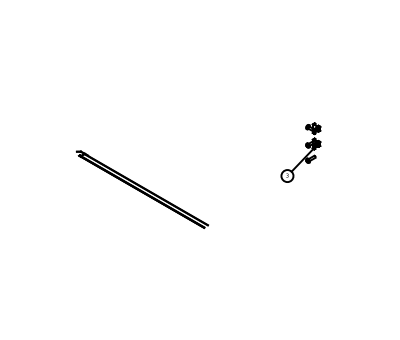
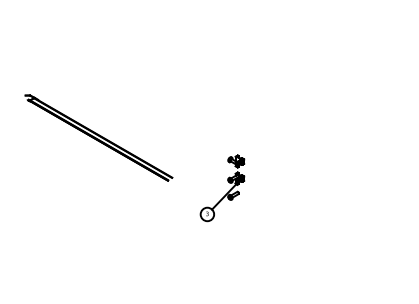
part: (300, 152) -> (222, 188), moved

